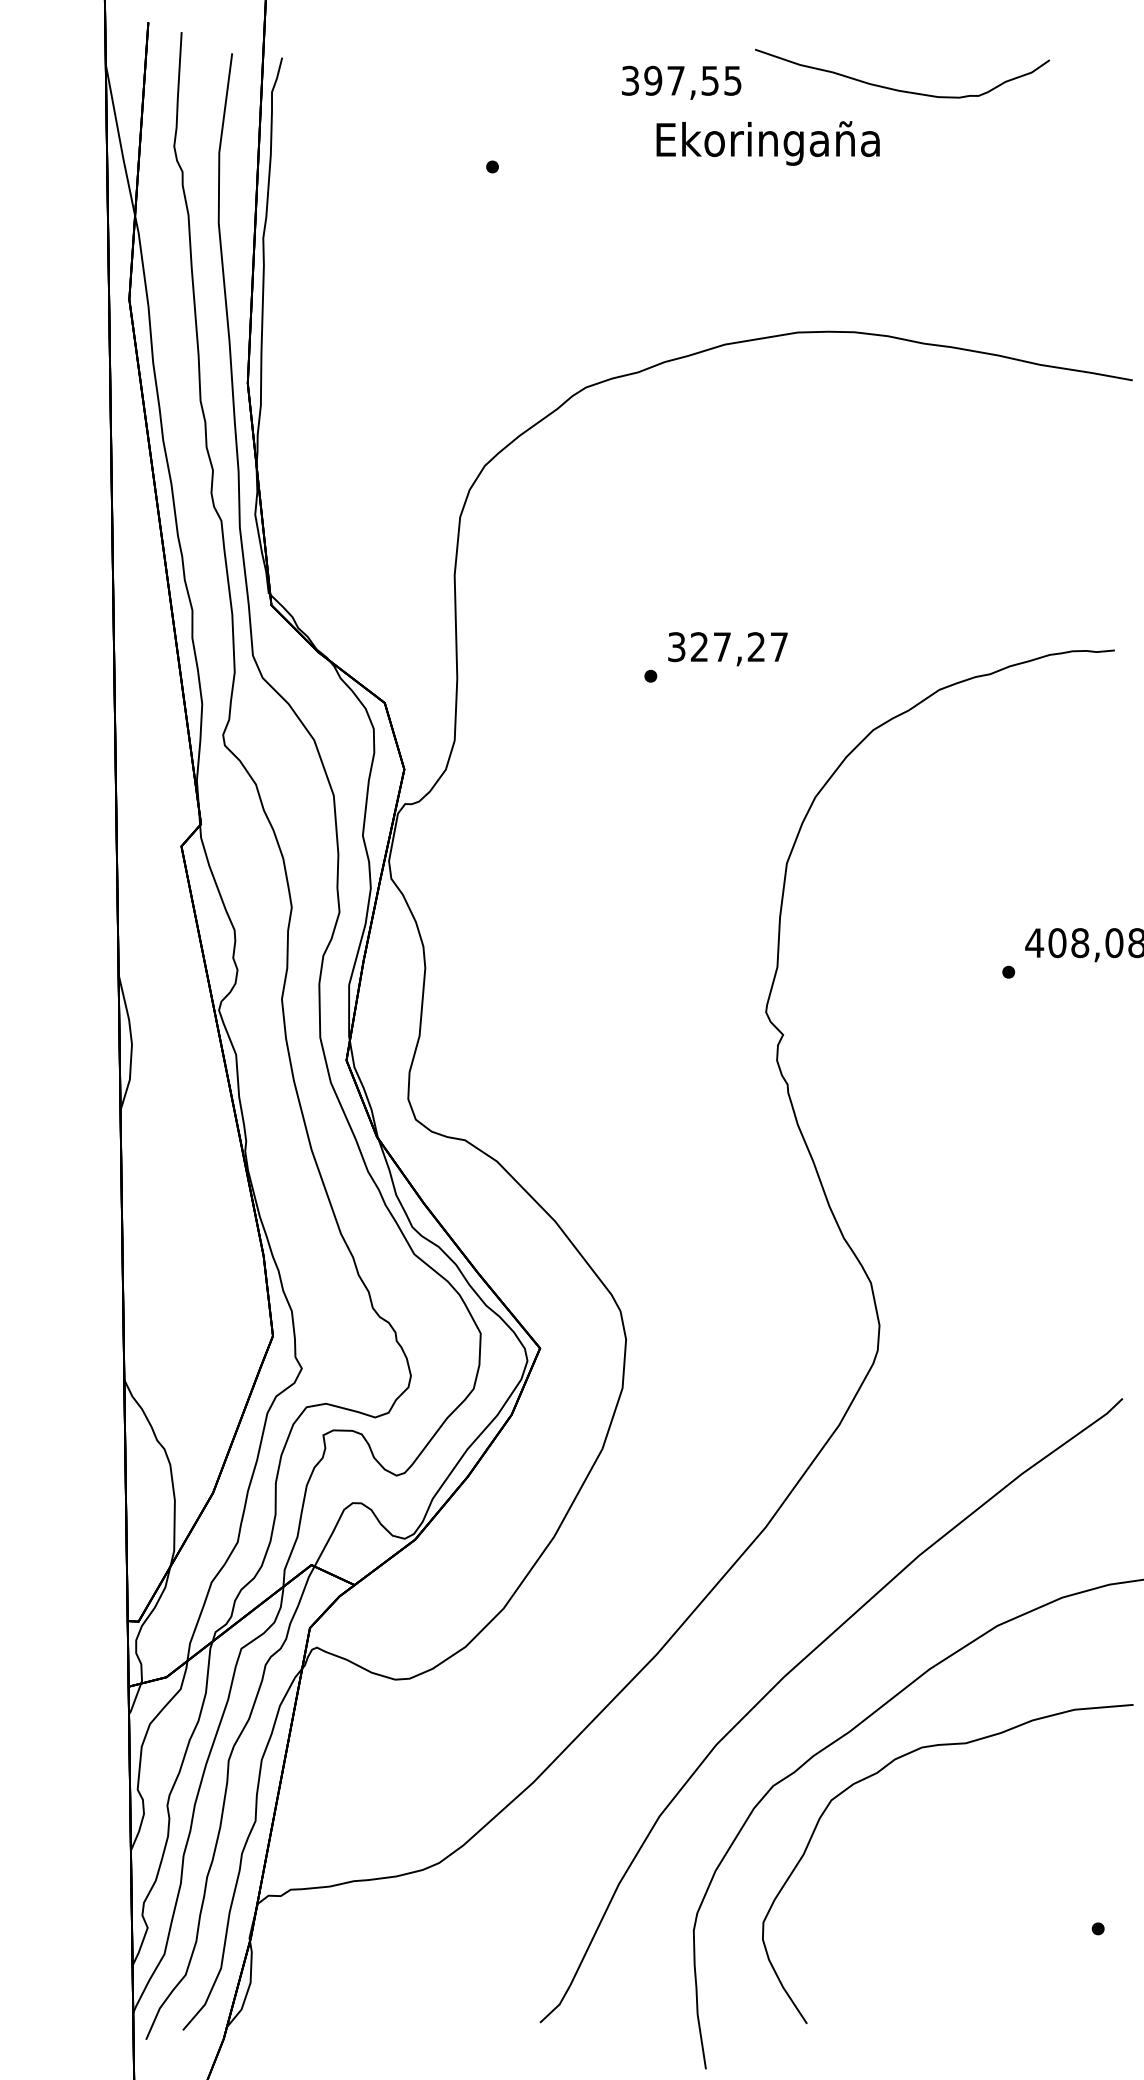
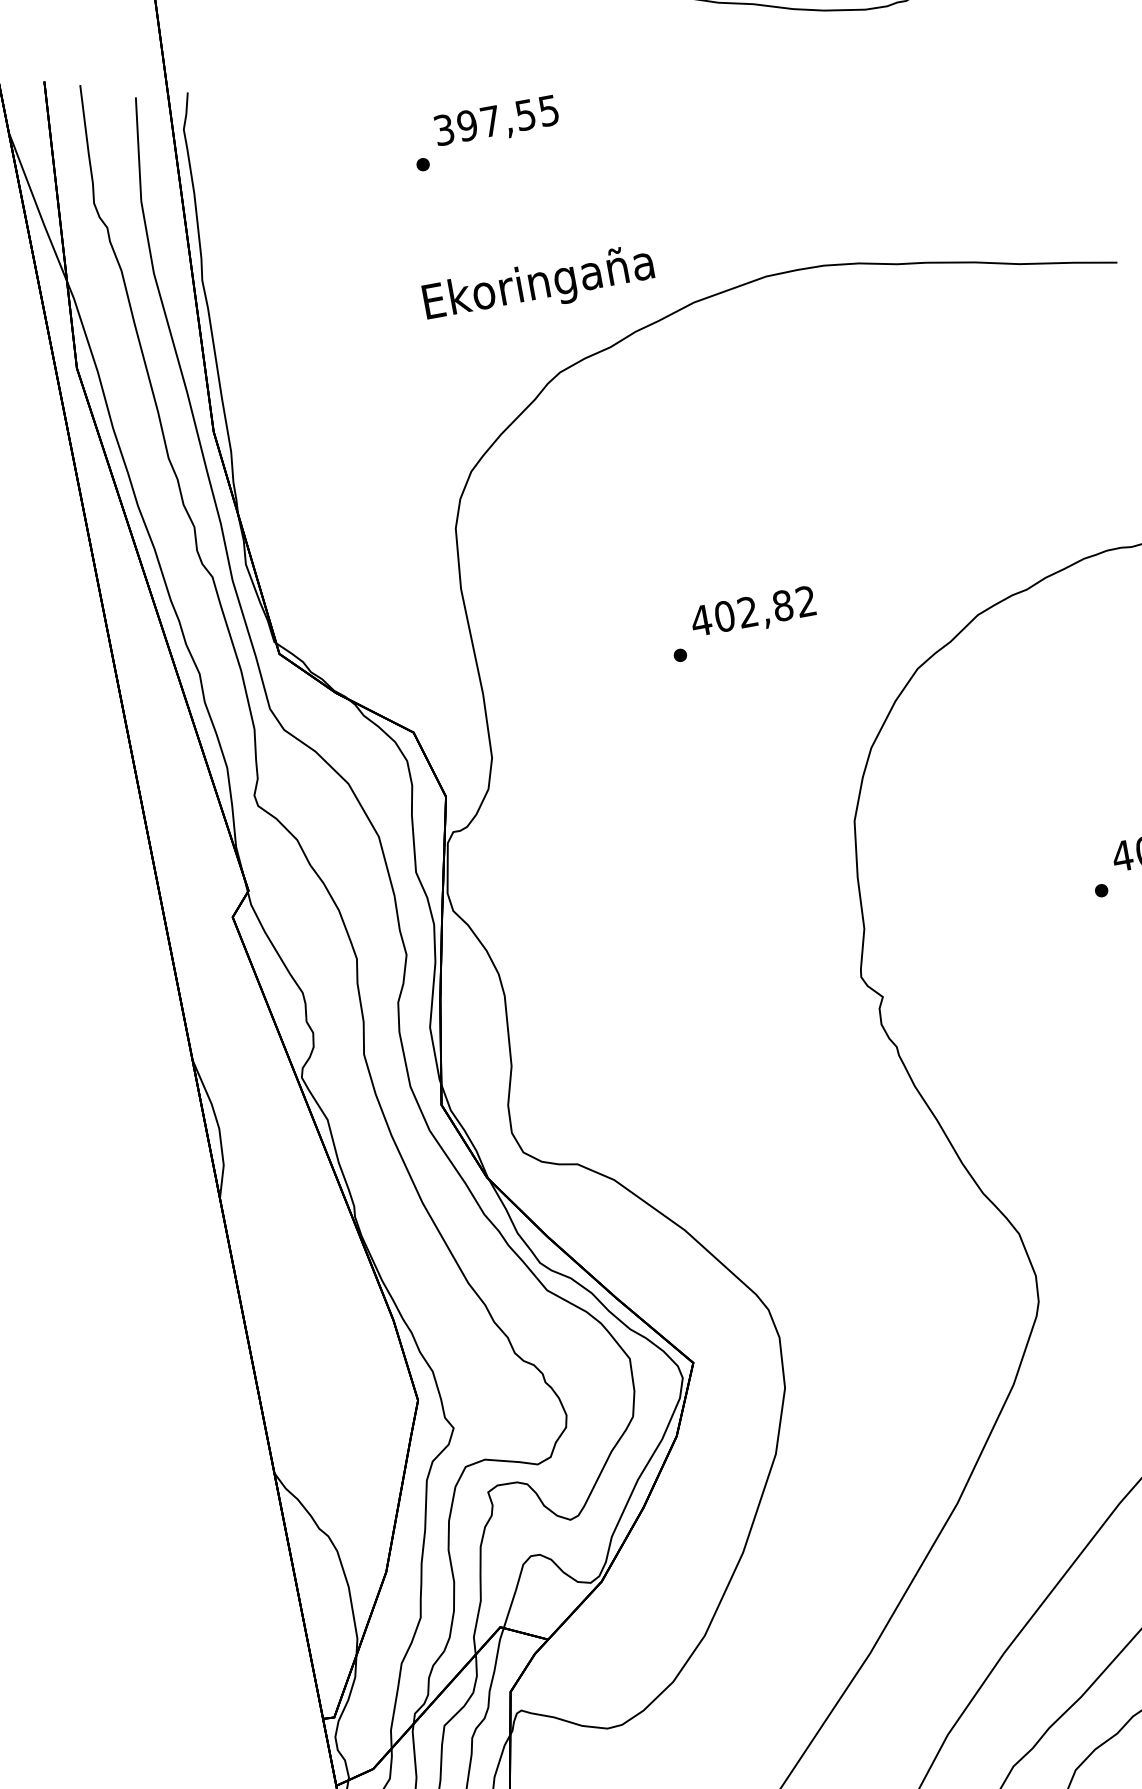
text: (681, 82) -> (496, 122), moved
text: (767, 143) -> (538, 285), moved
text: (727, 647) -> (753, 611), 327,27 -> 402,82

